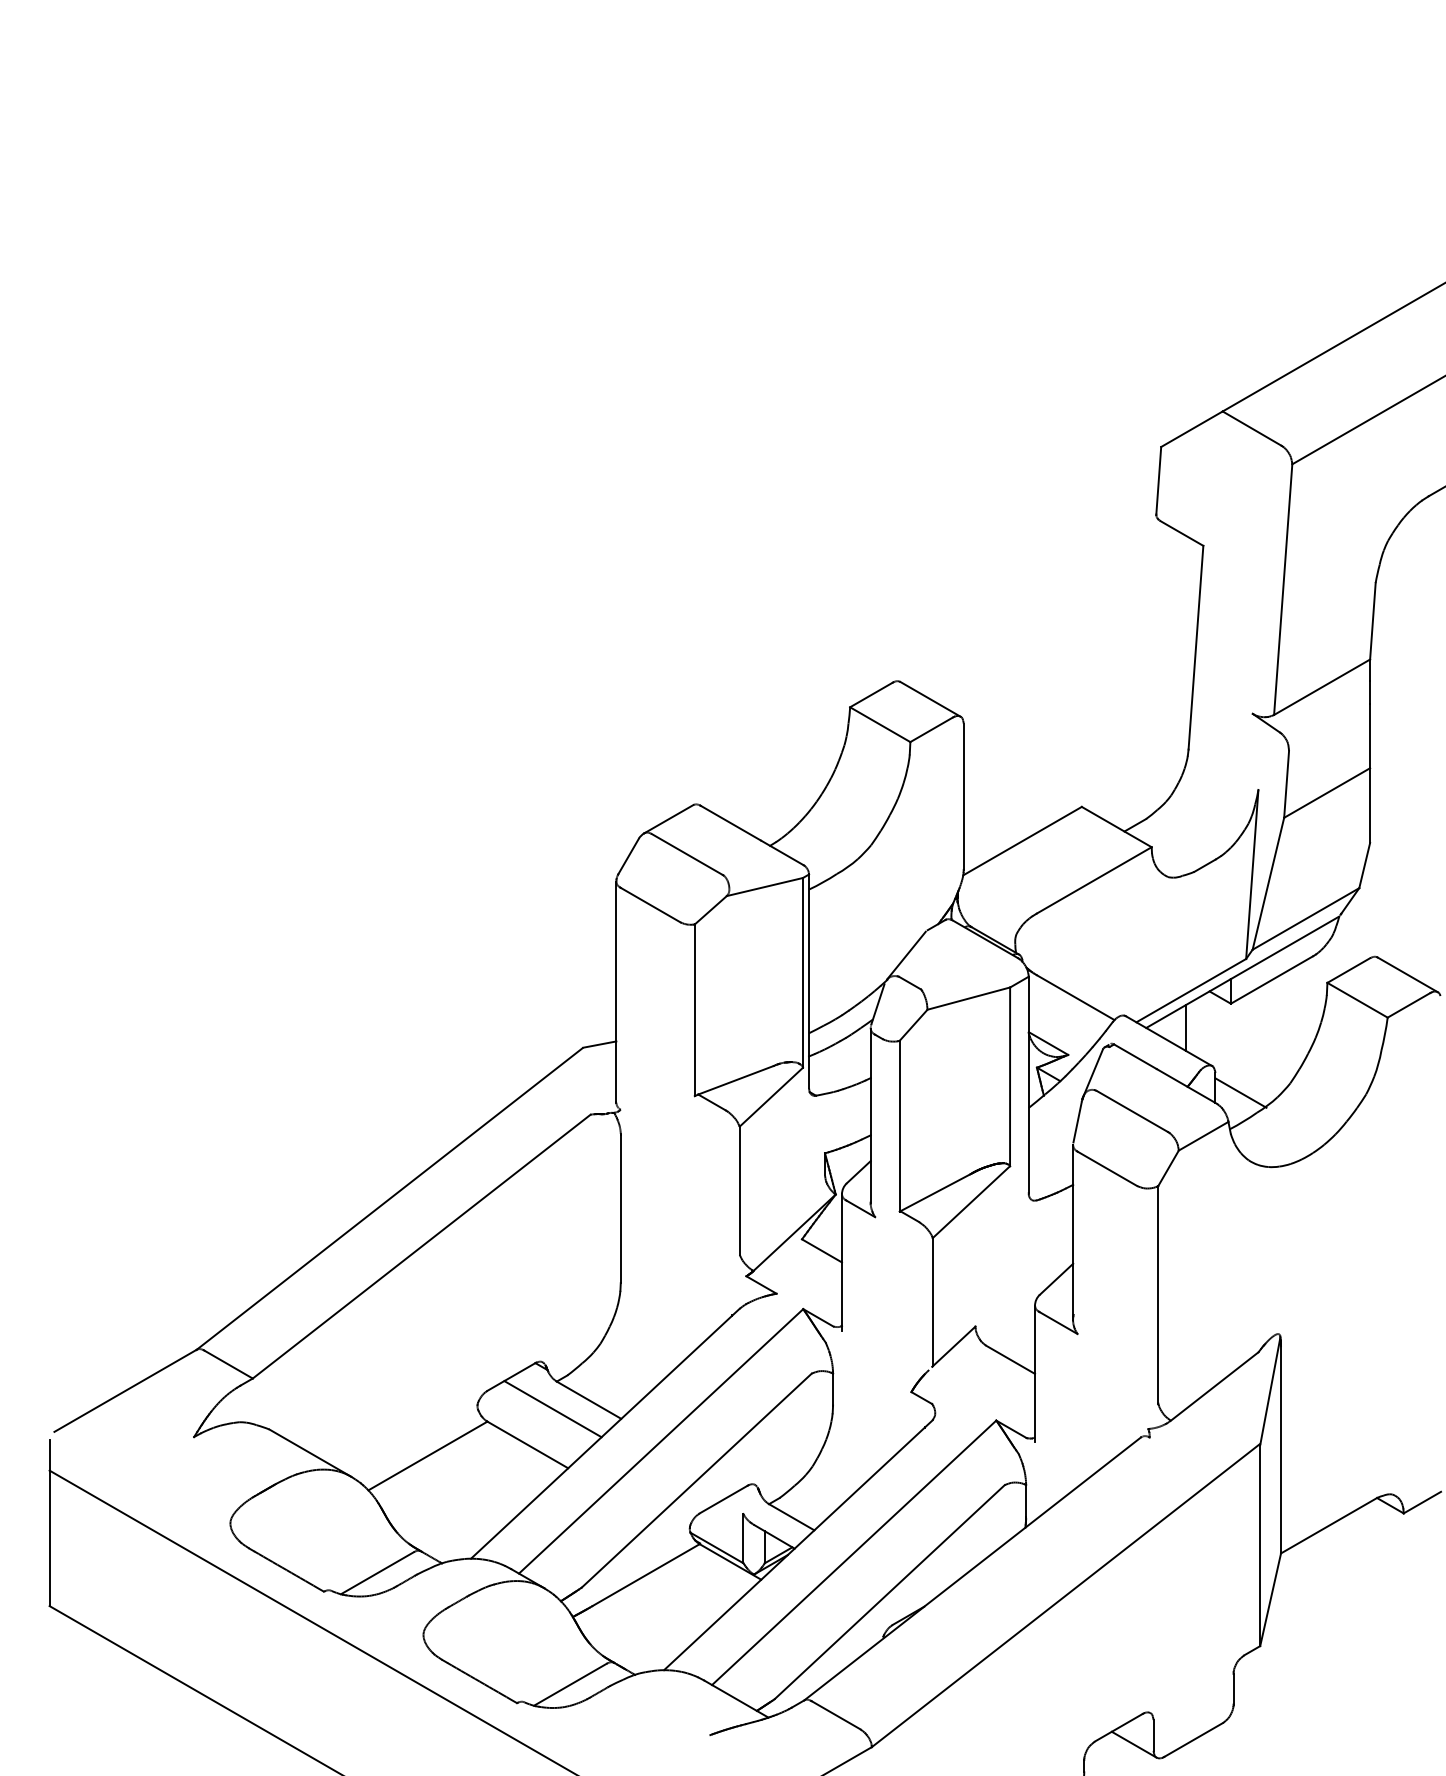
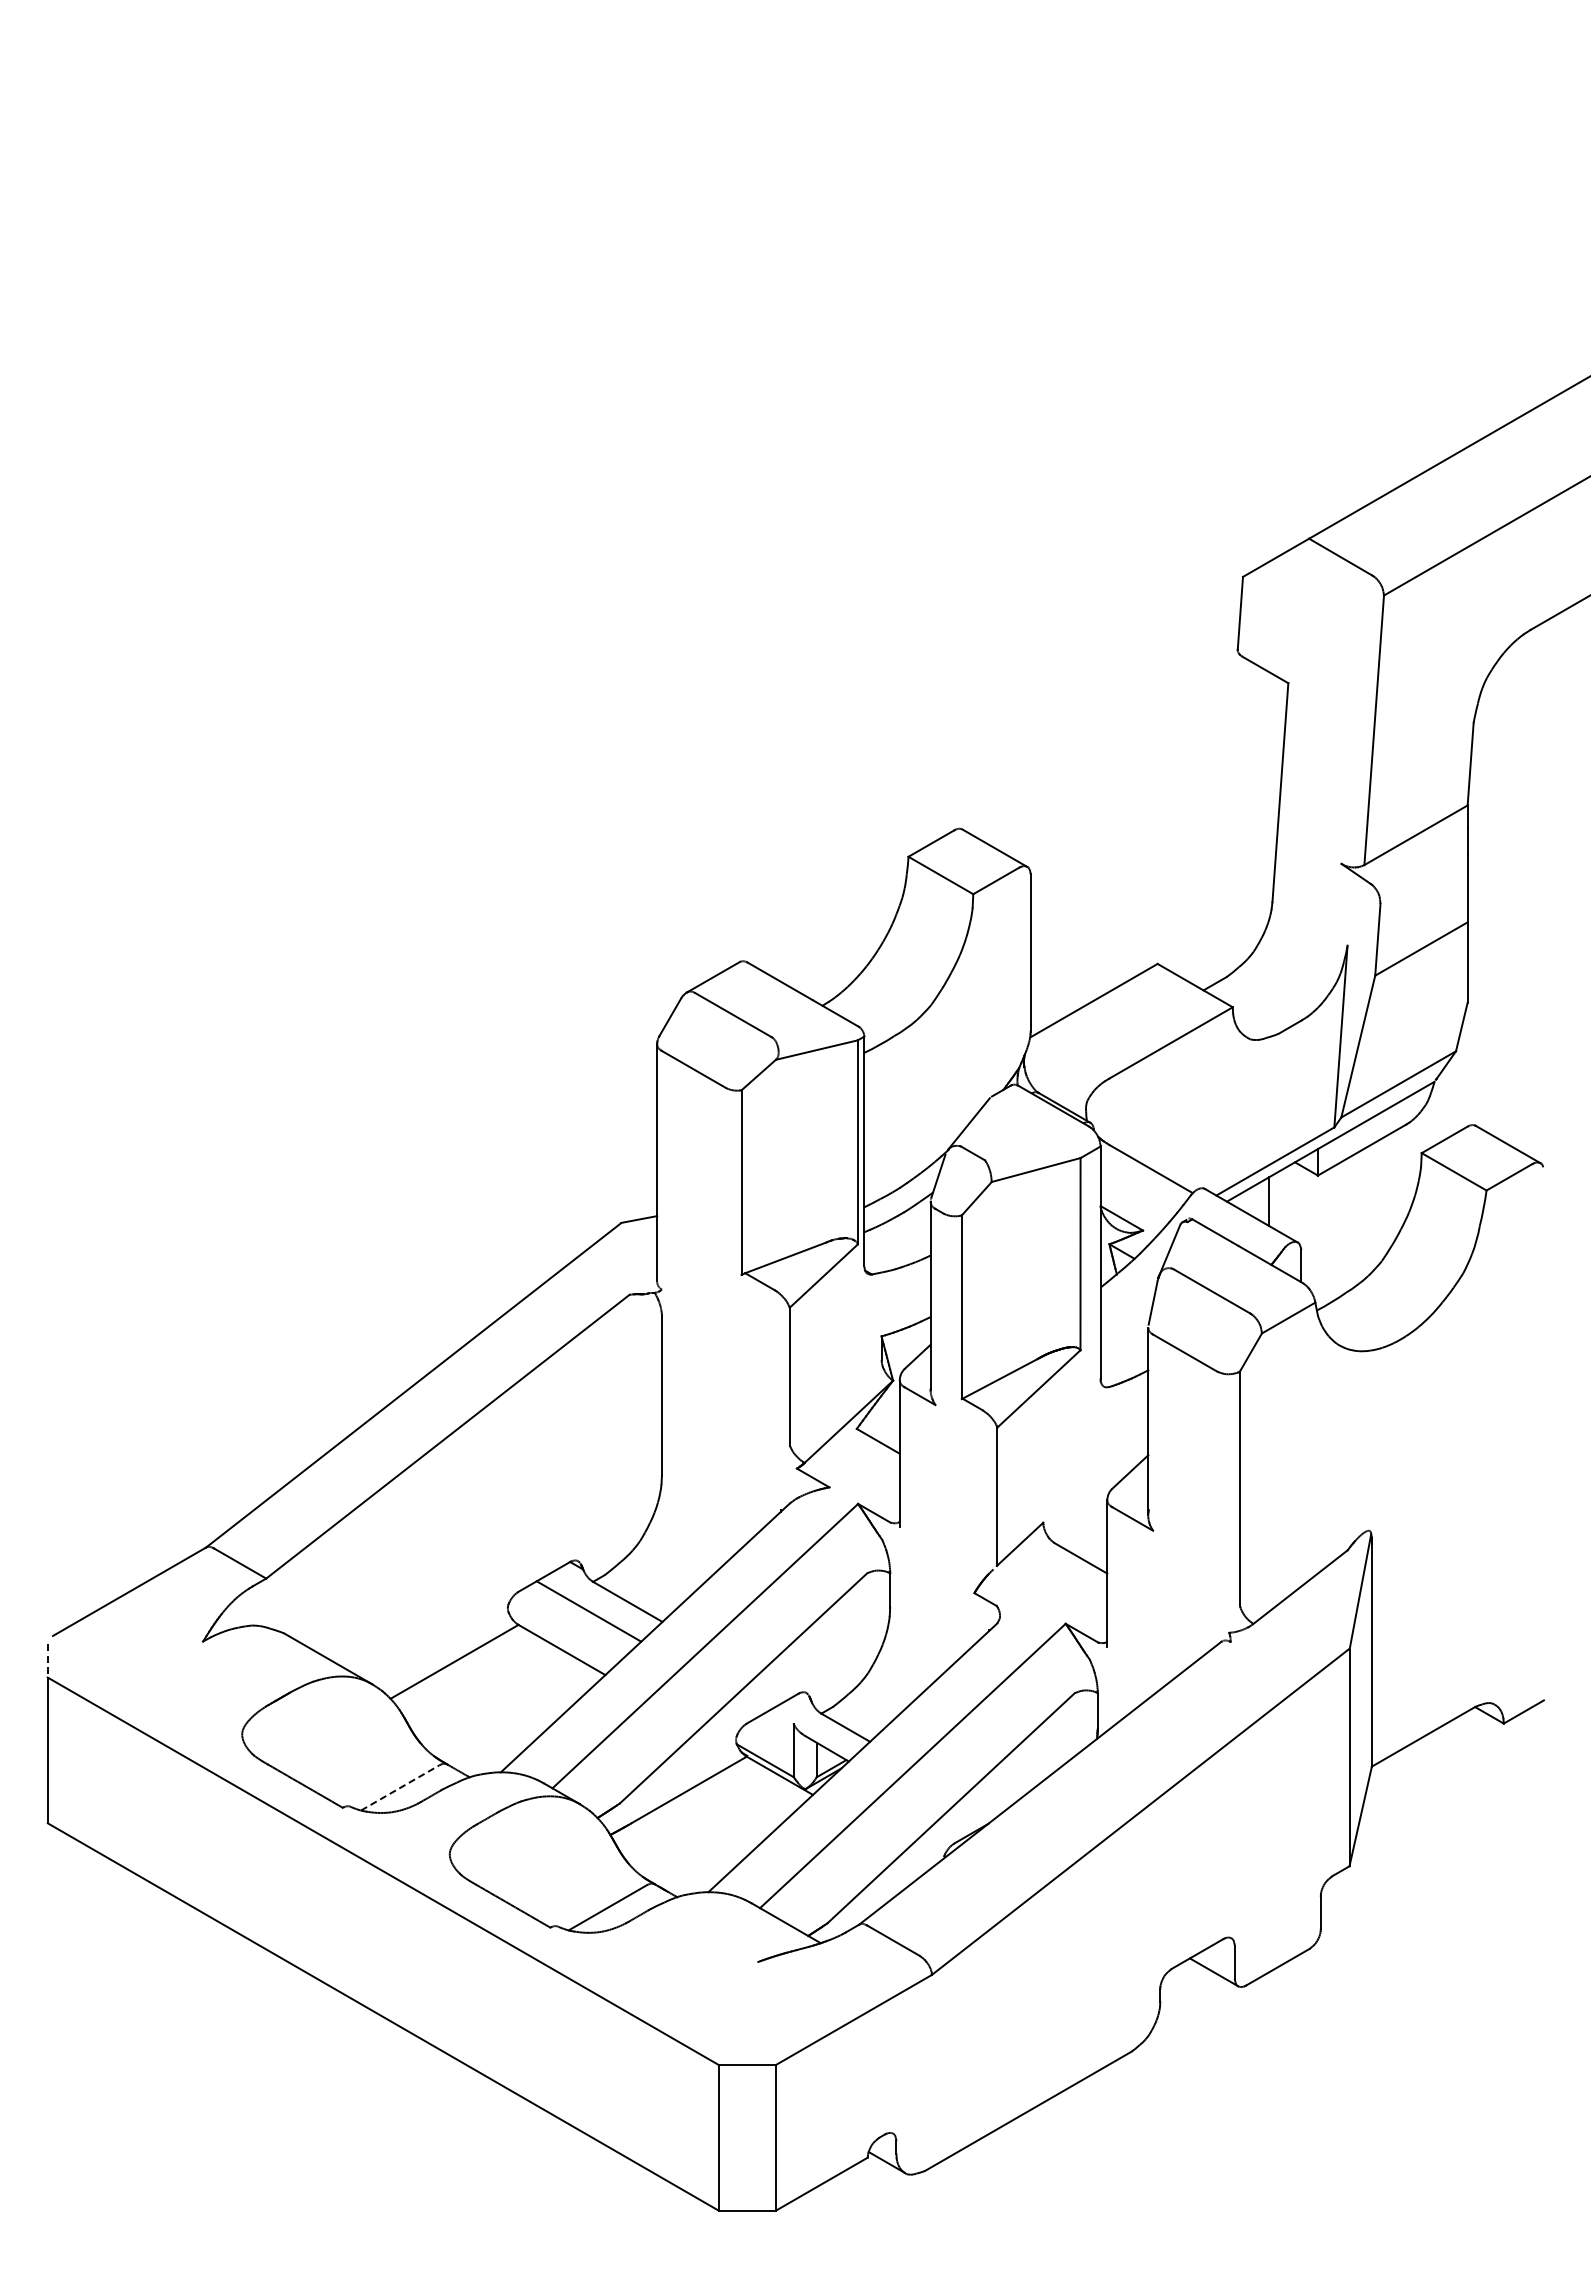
line: (1240, 1092) -> (1328, 1271), removed
line: (49, 1455) -> (47, 1661), solid -> dashed
line: (377, 1572) -> (400, 1787), solid -> dashed

